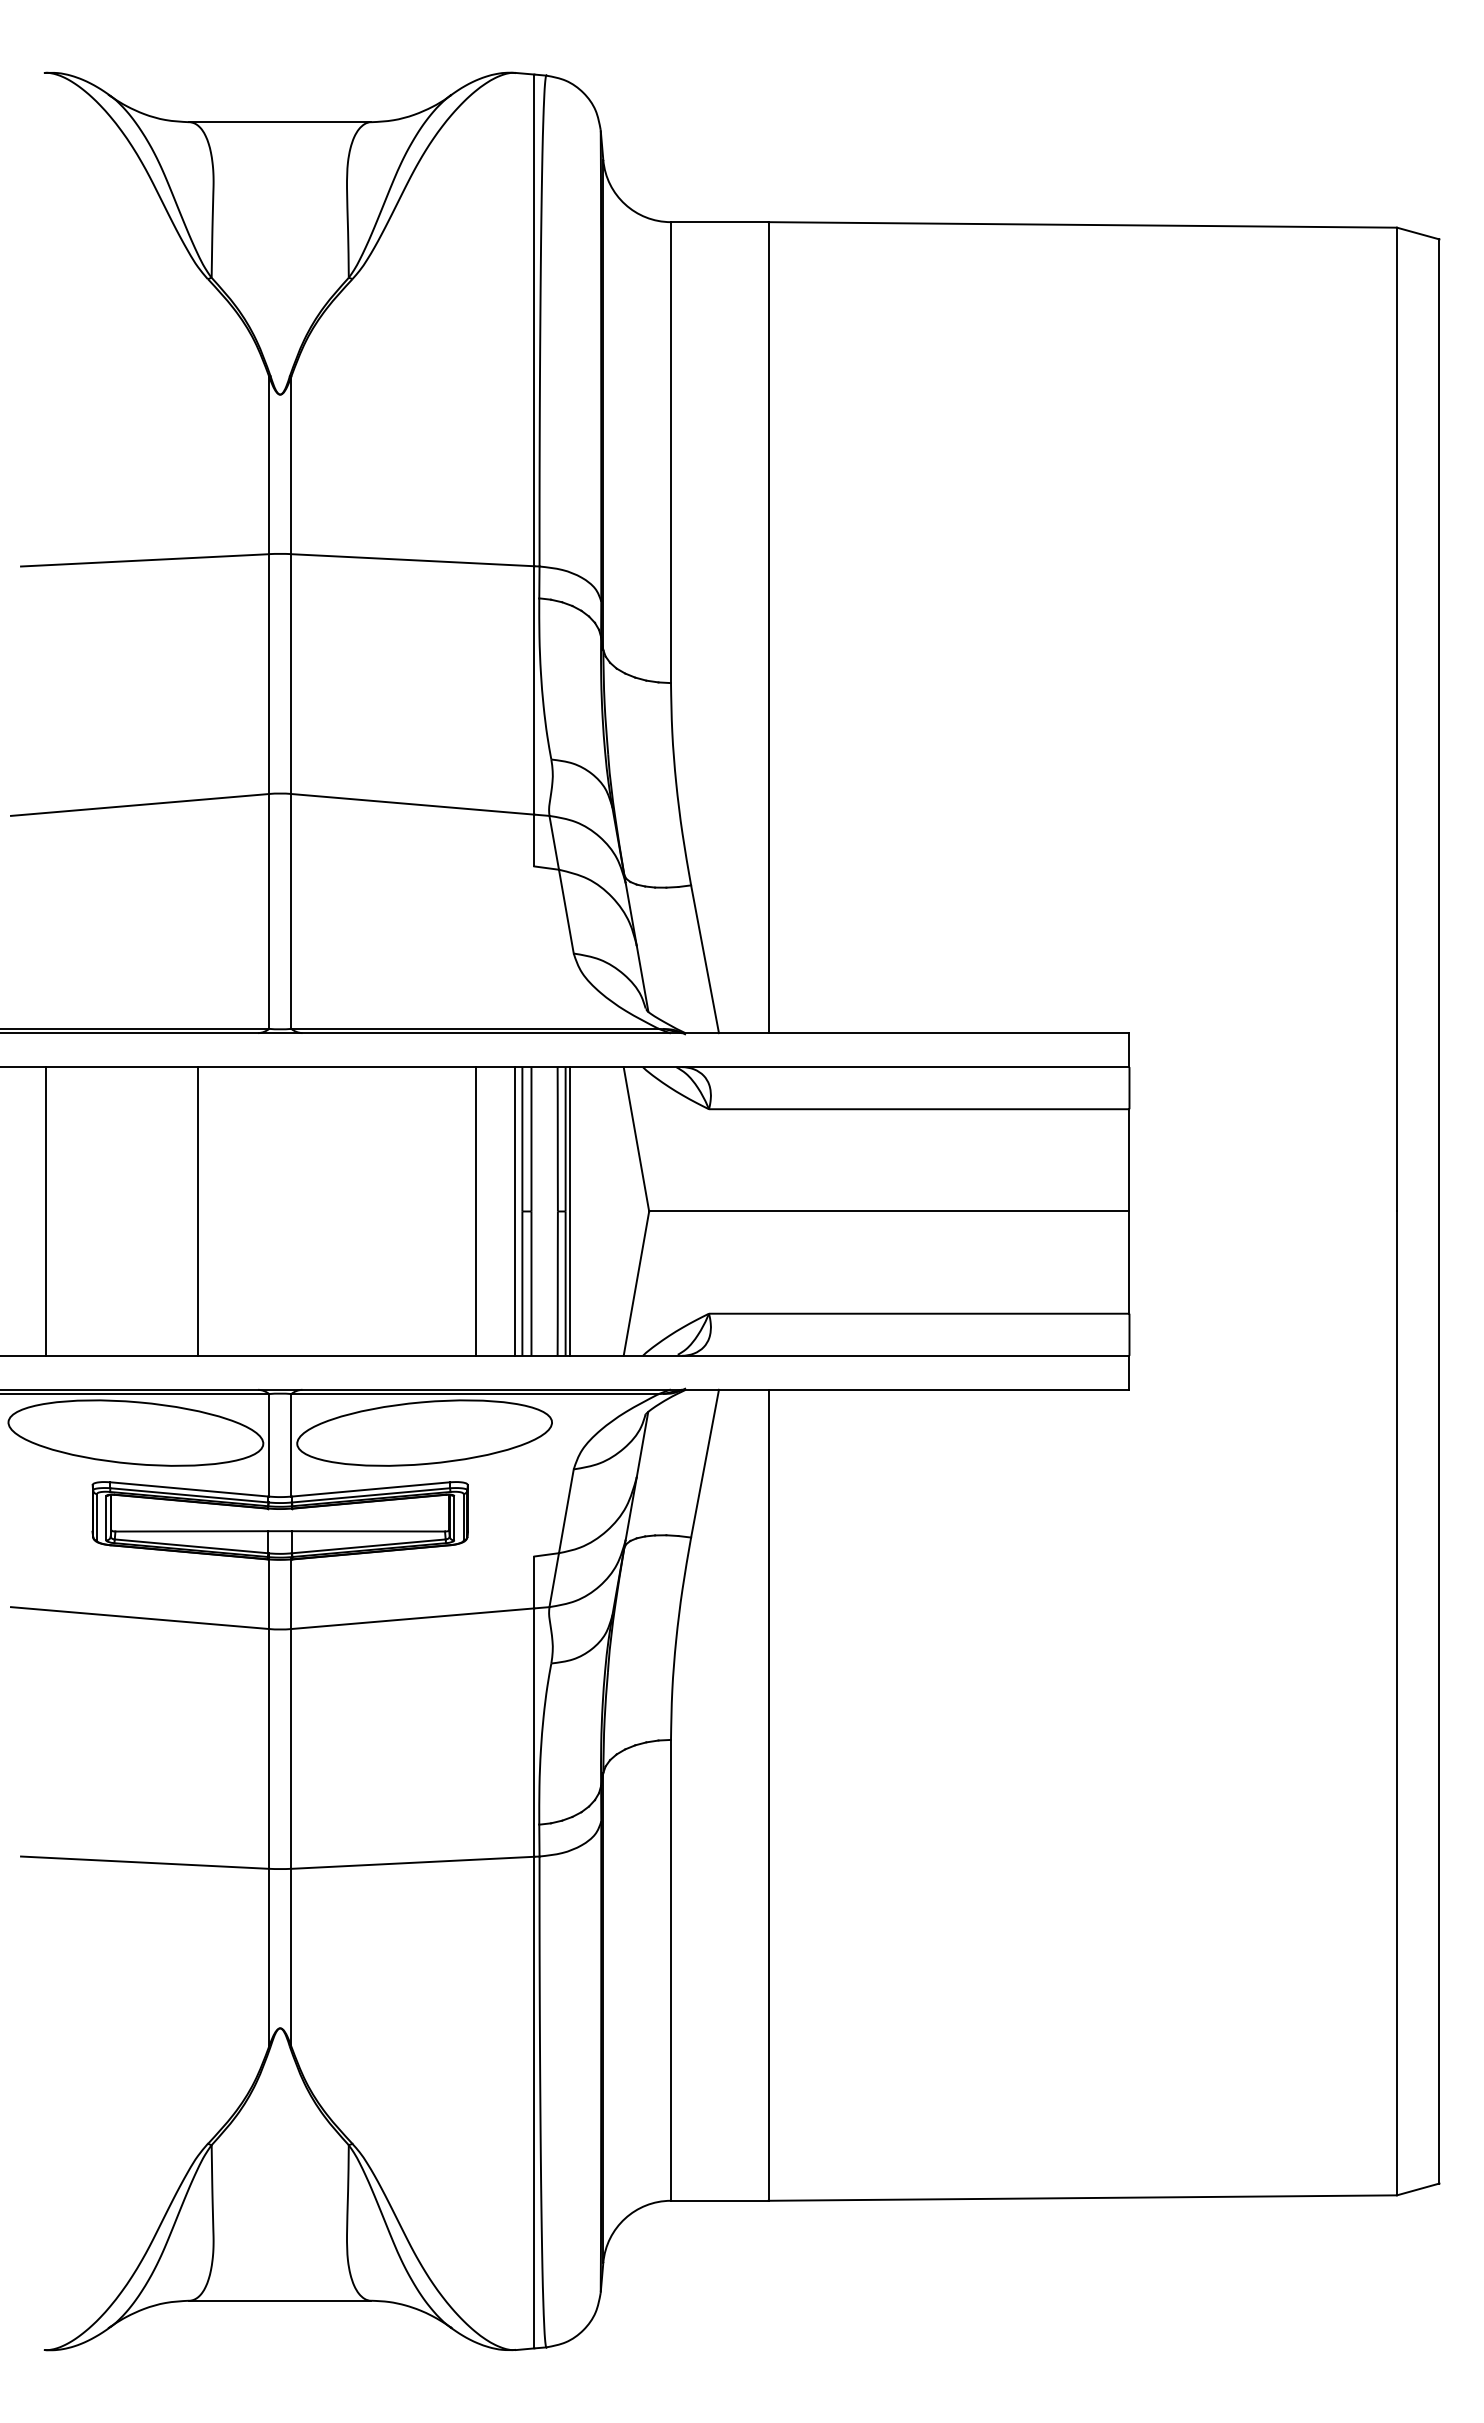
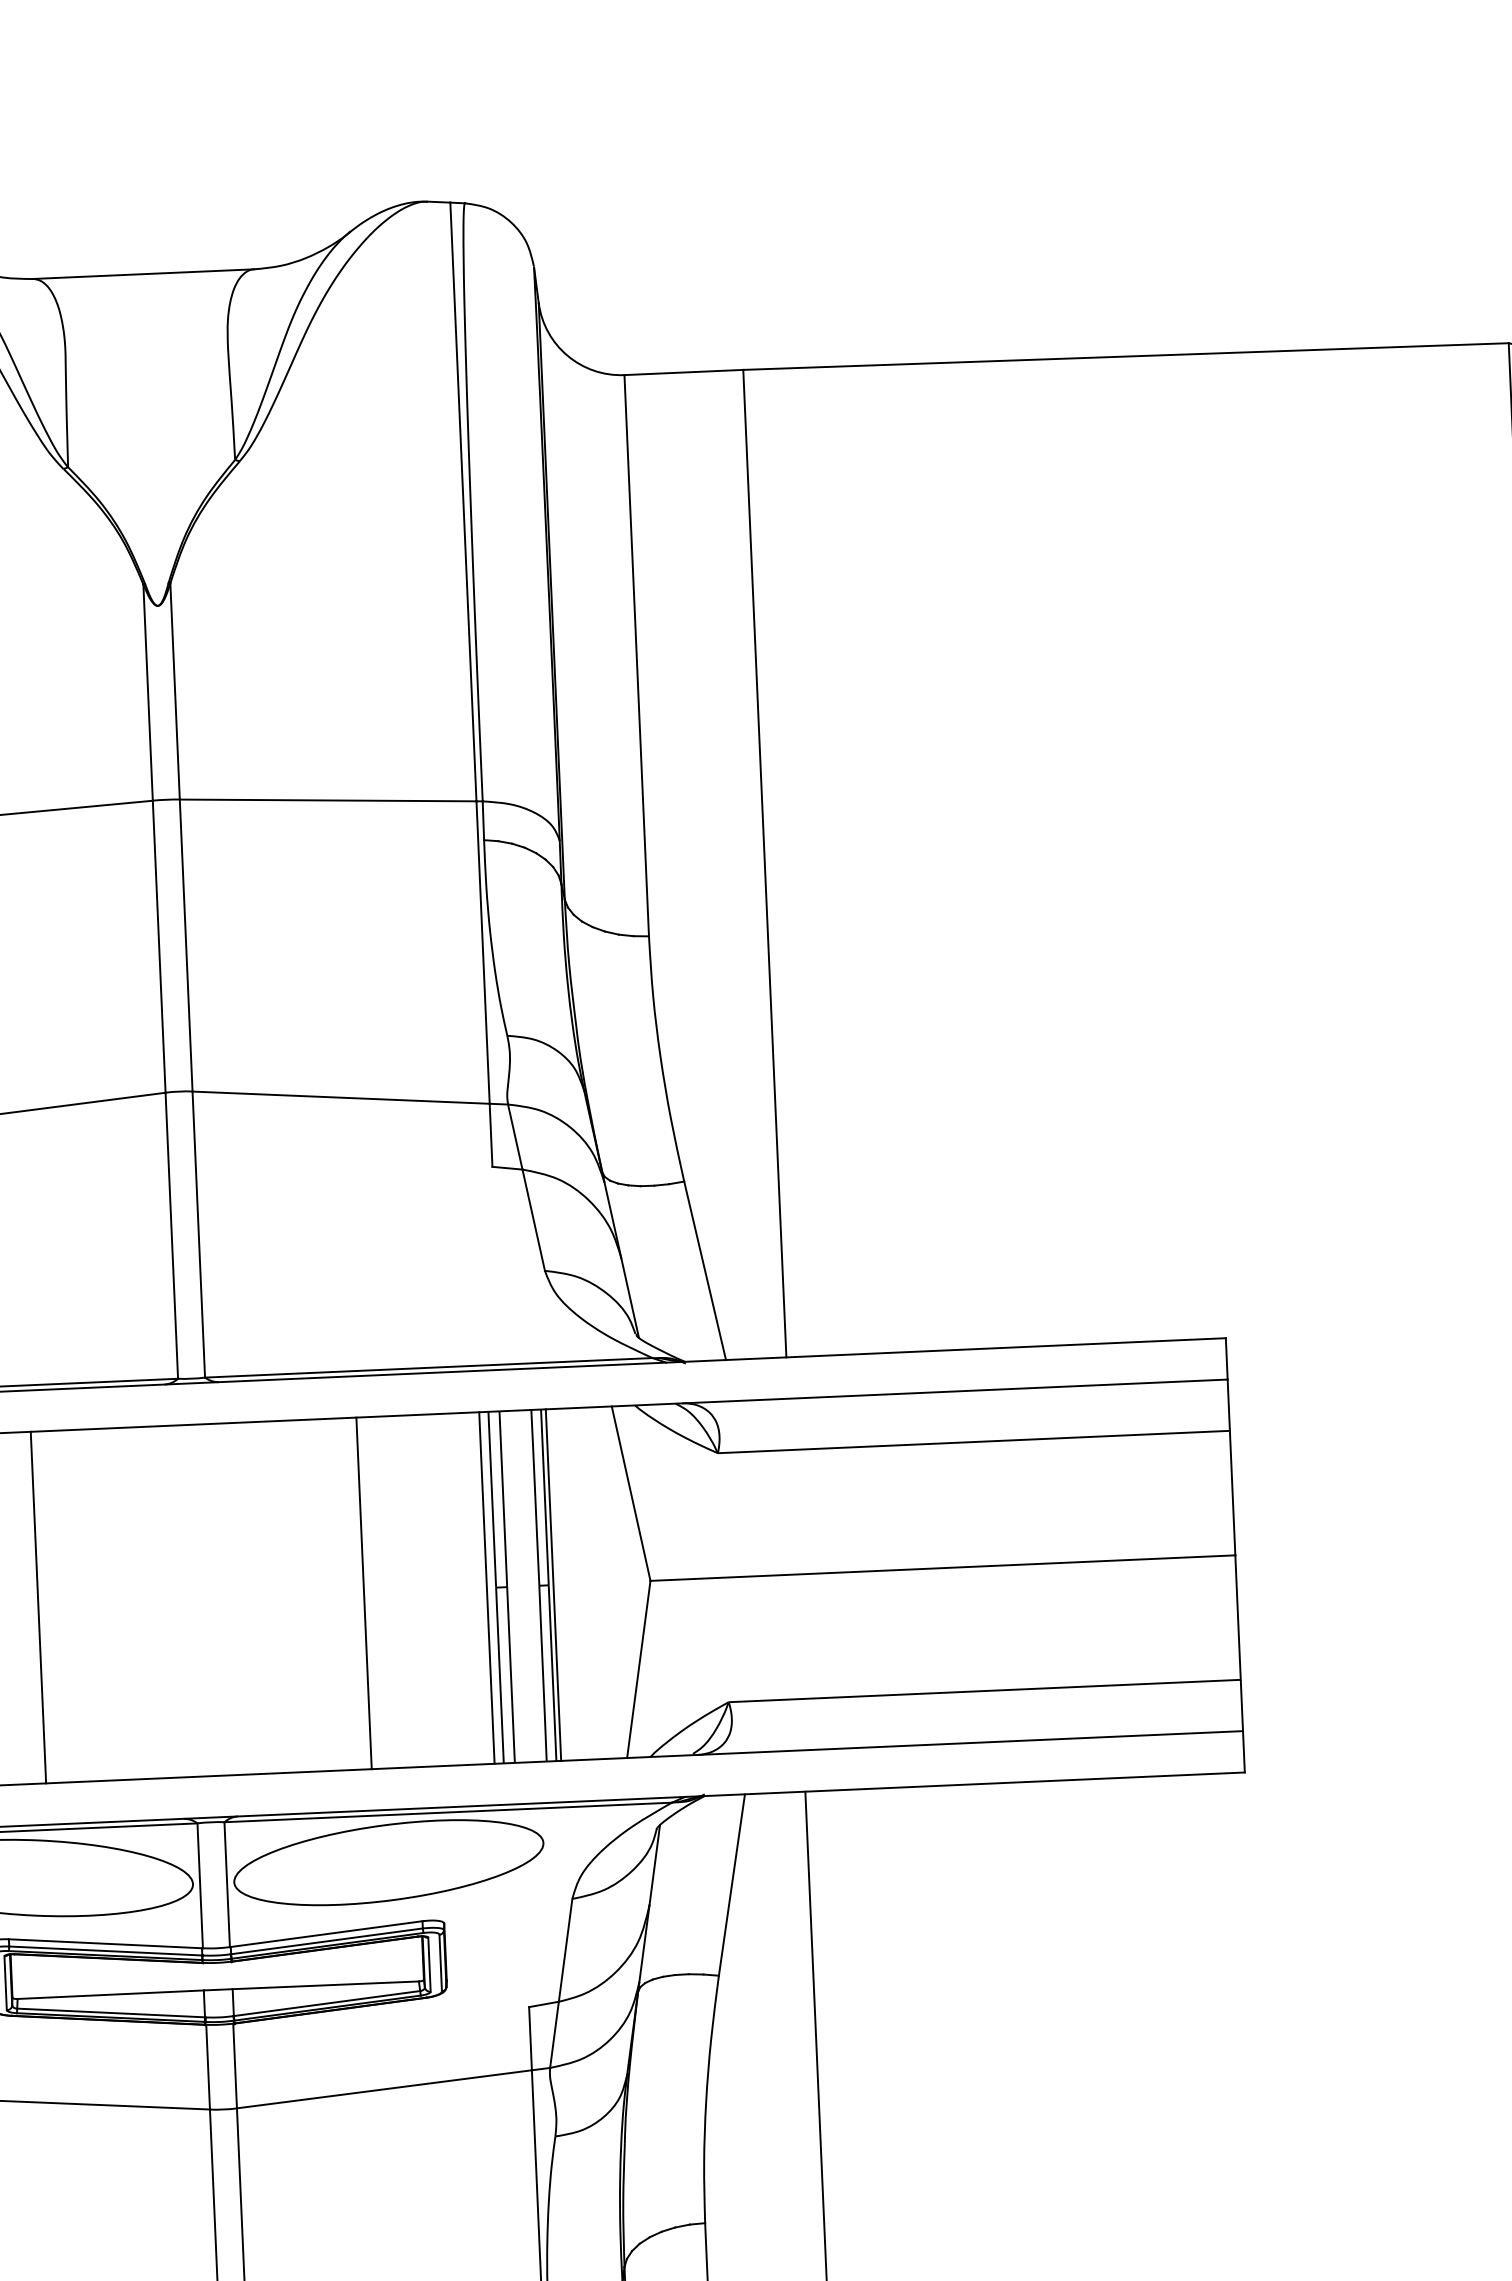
line: (197, 1211) -> (38, 1607), moved
line: (475, 1211) -> (363, 1593), moved

